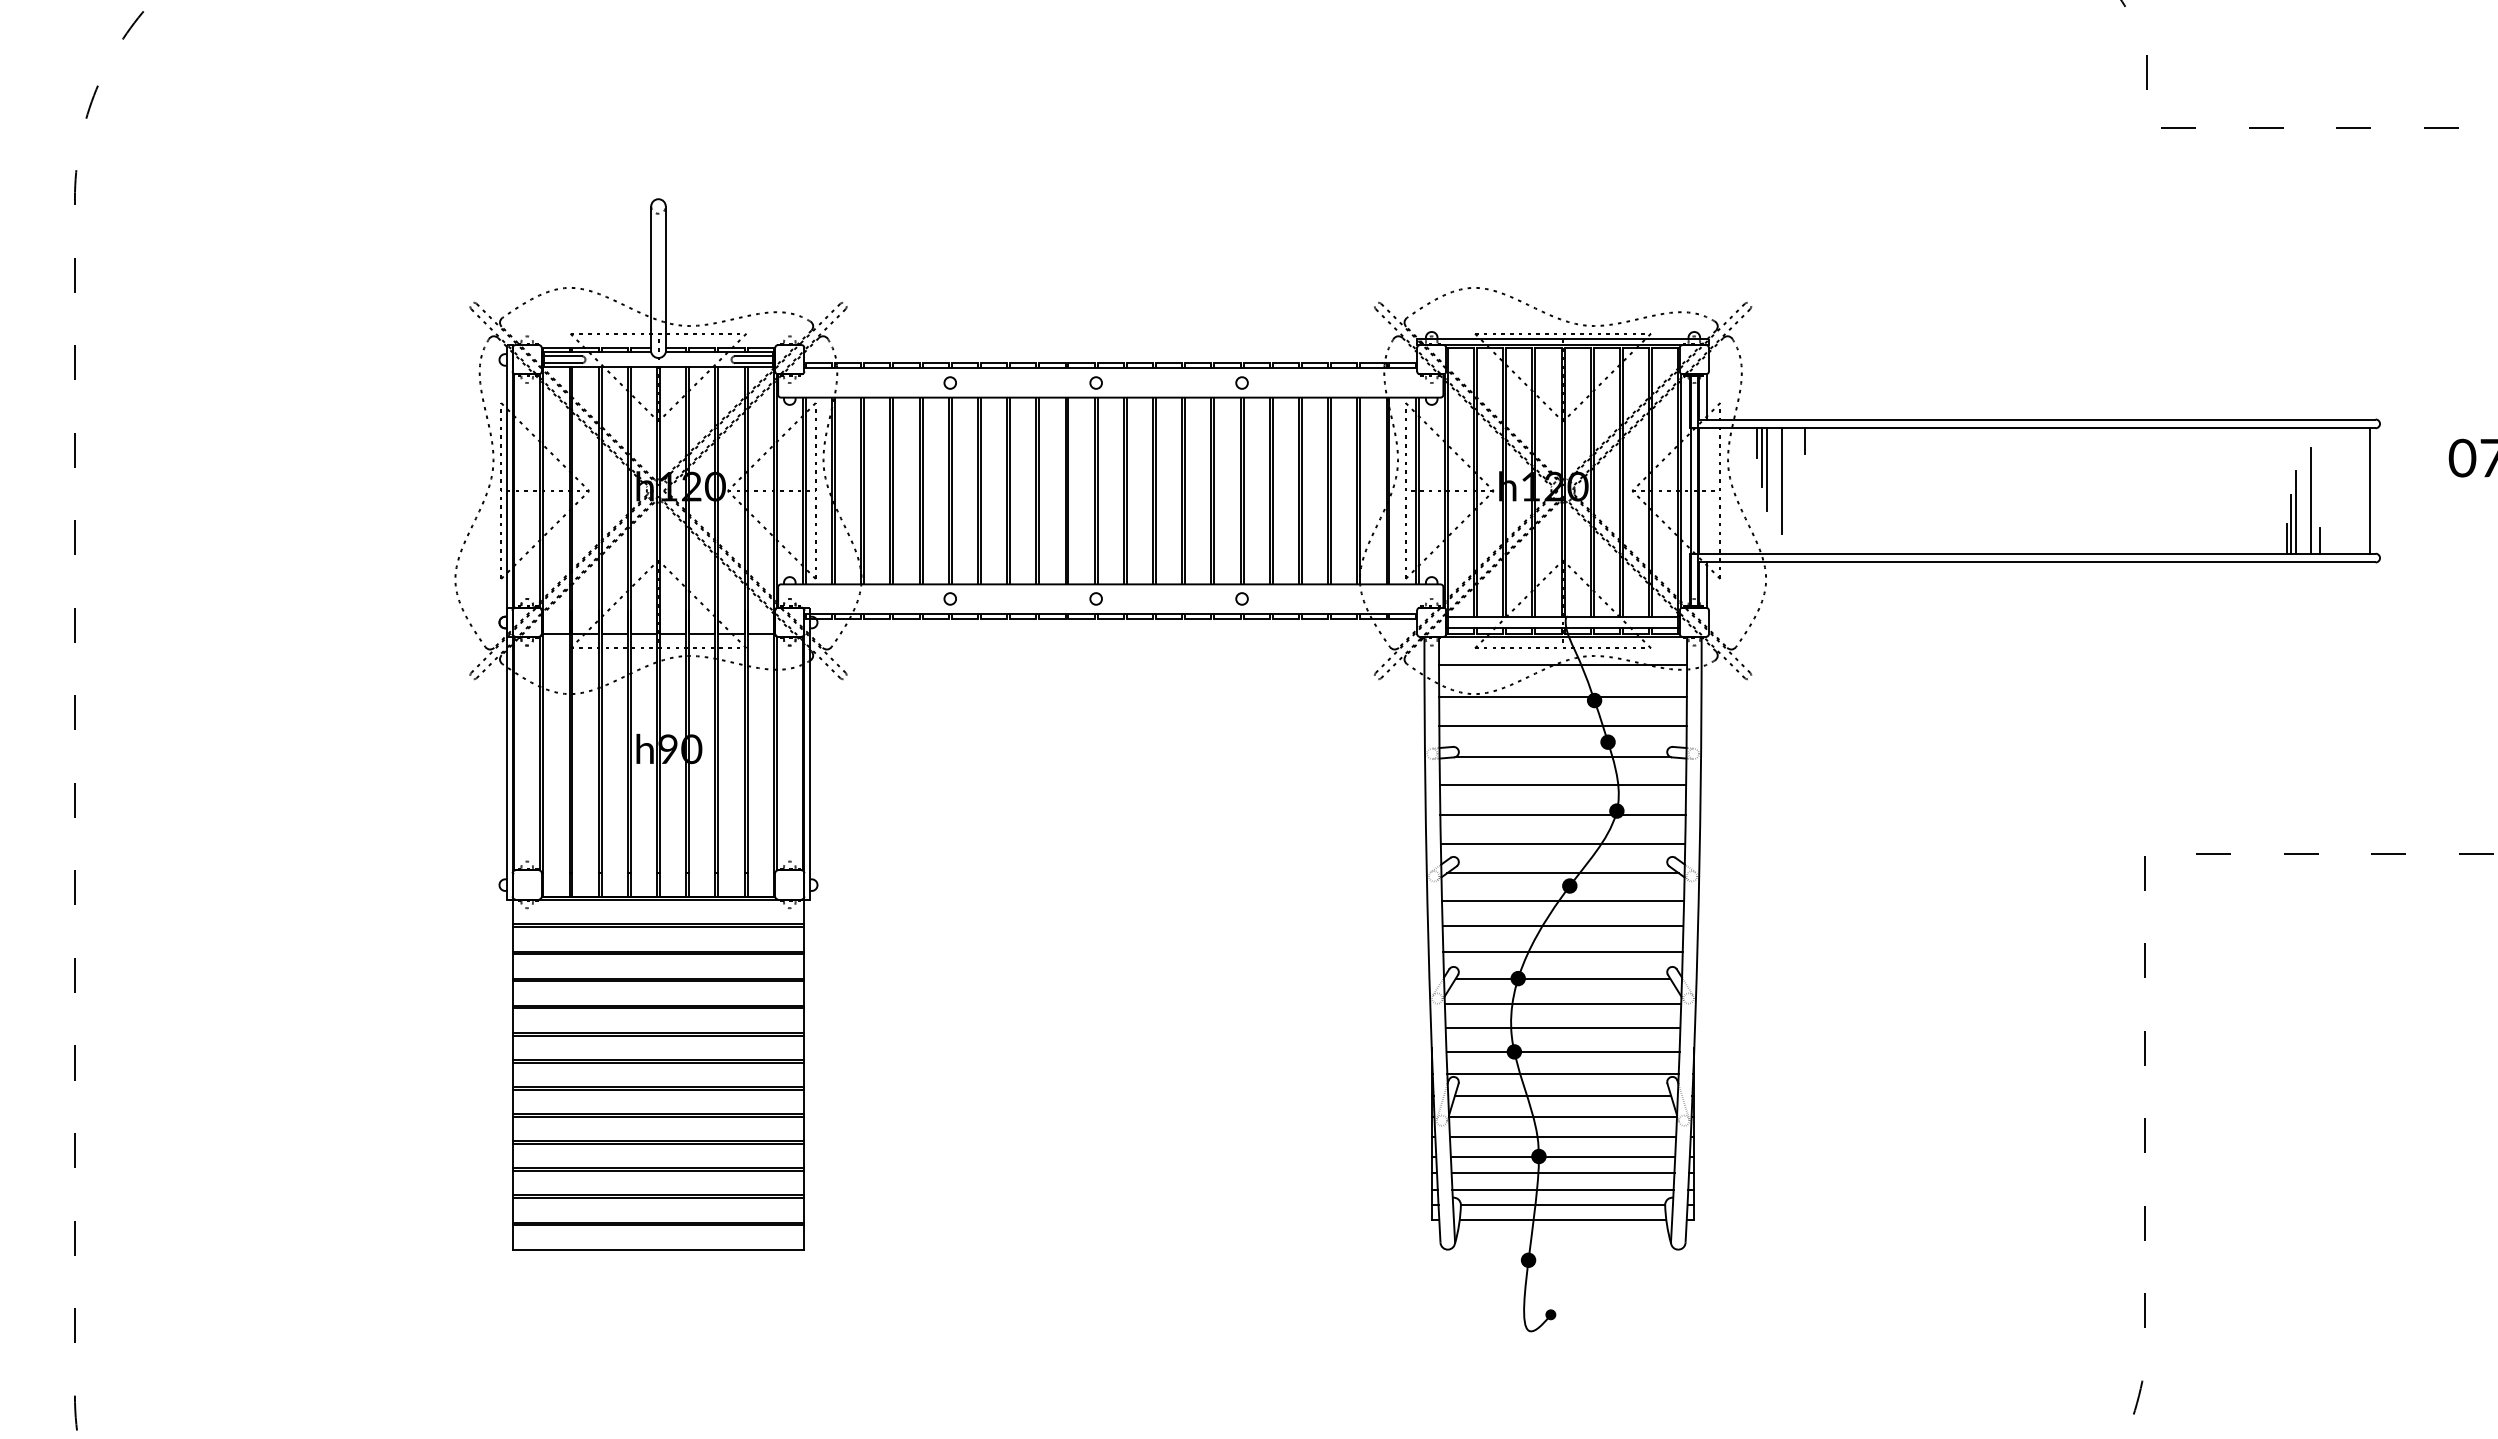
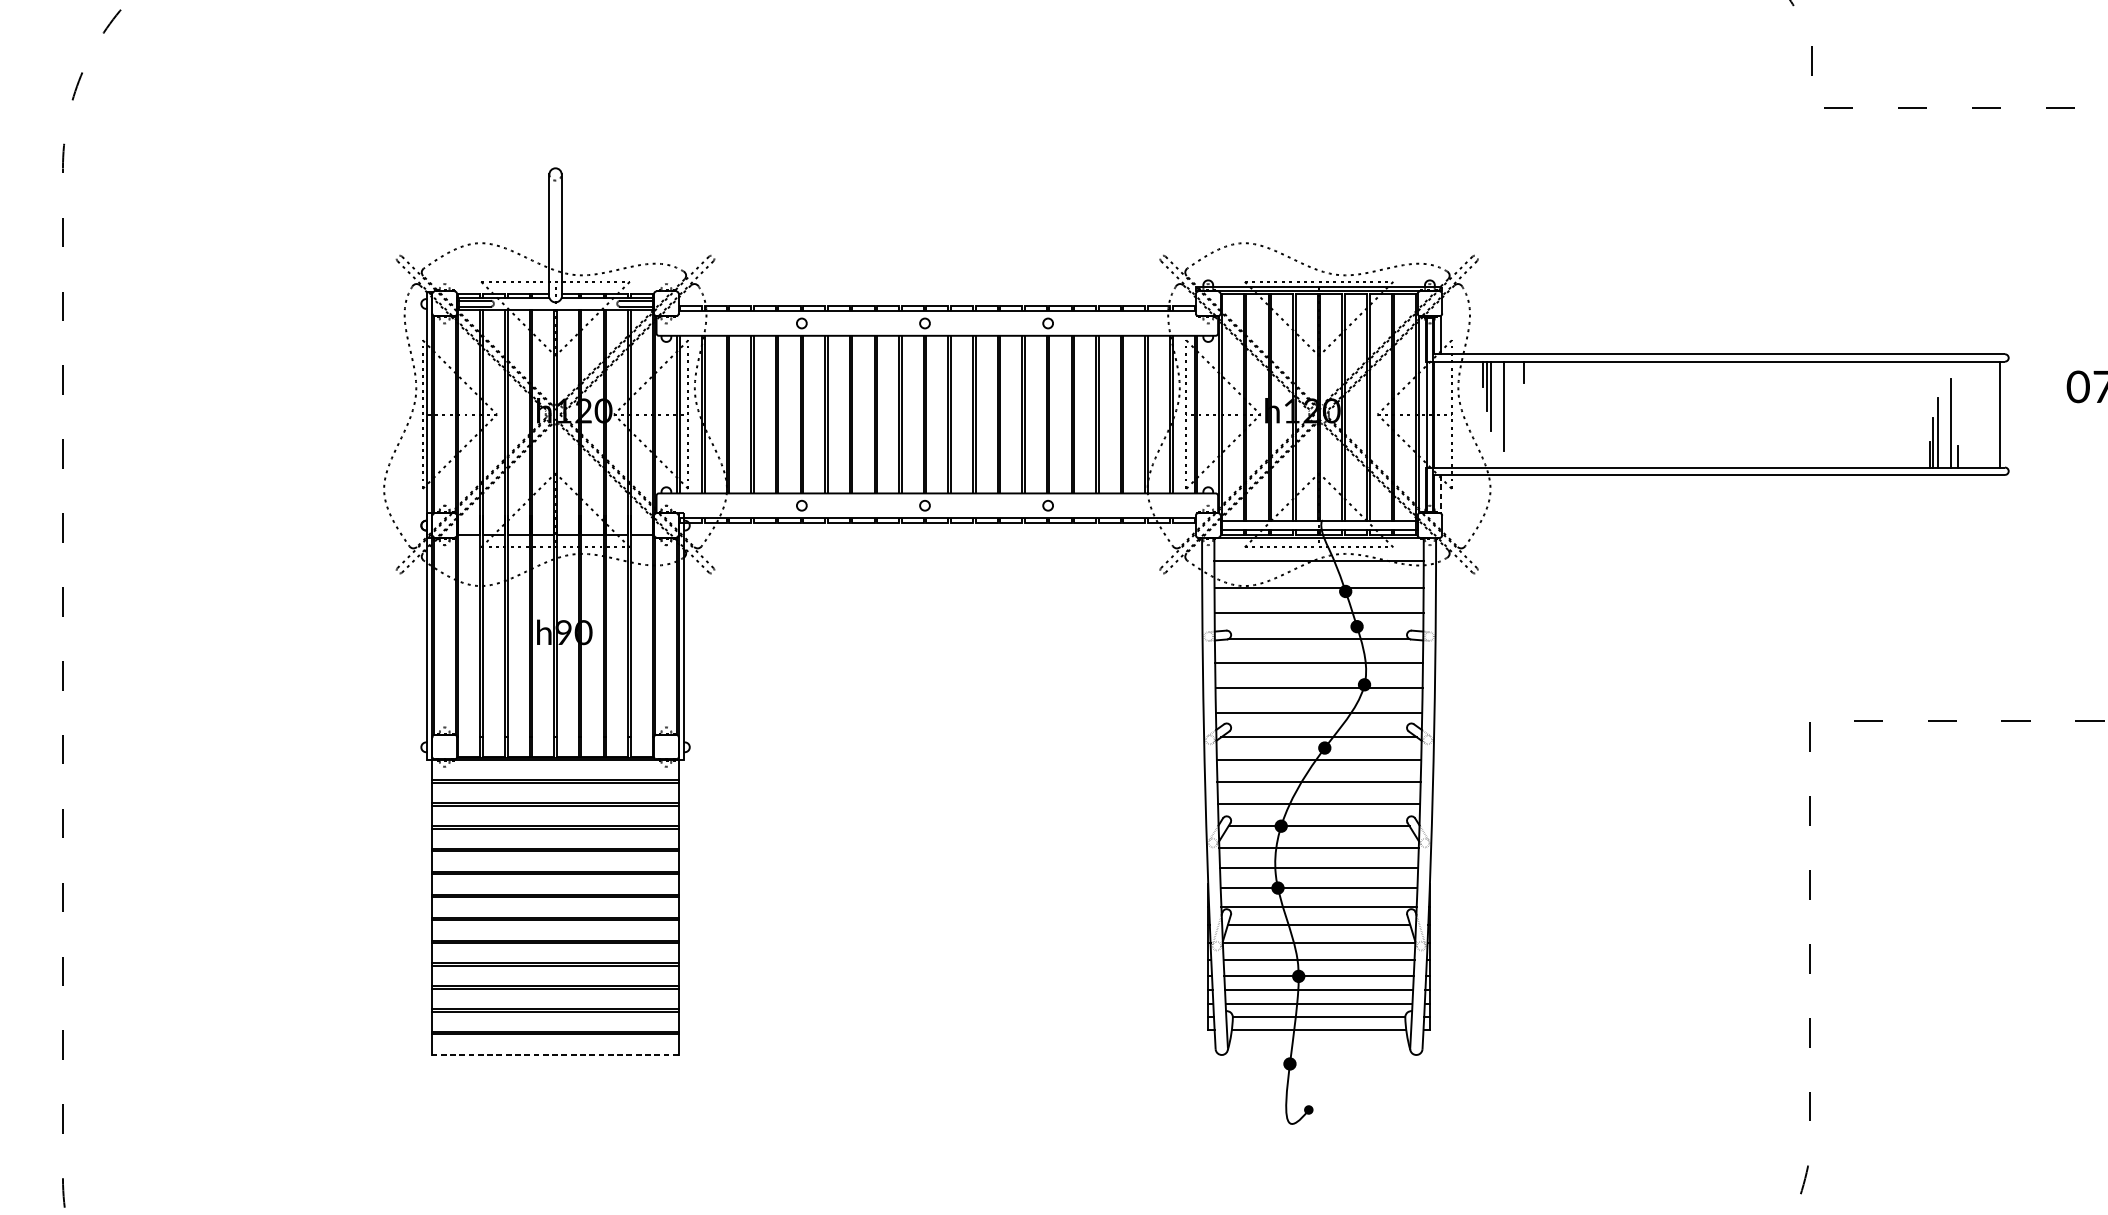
line: (1707, 585) -> (1441, 494), solid -> dashed
line: (658, 1249) -> (555, 1054), solid -> dashed

